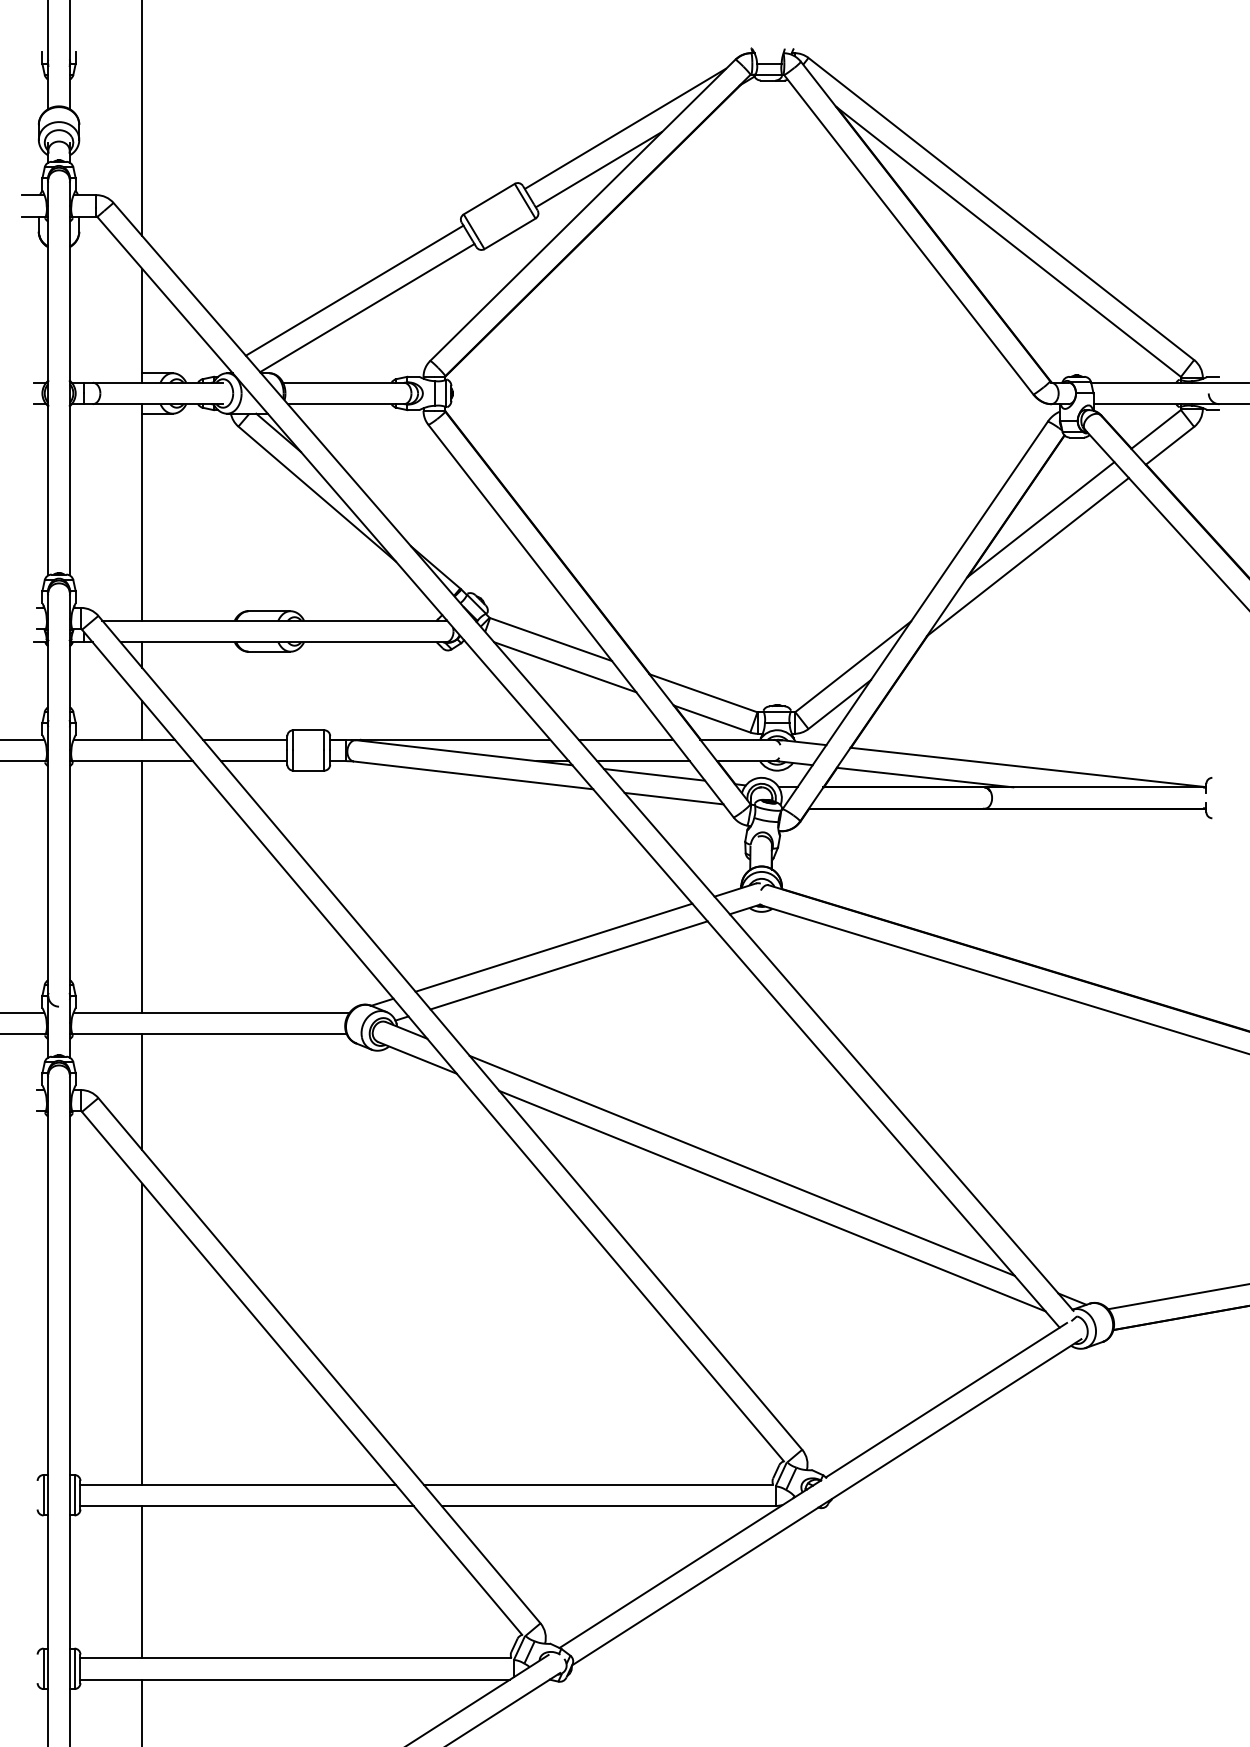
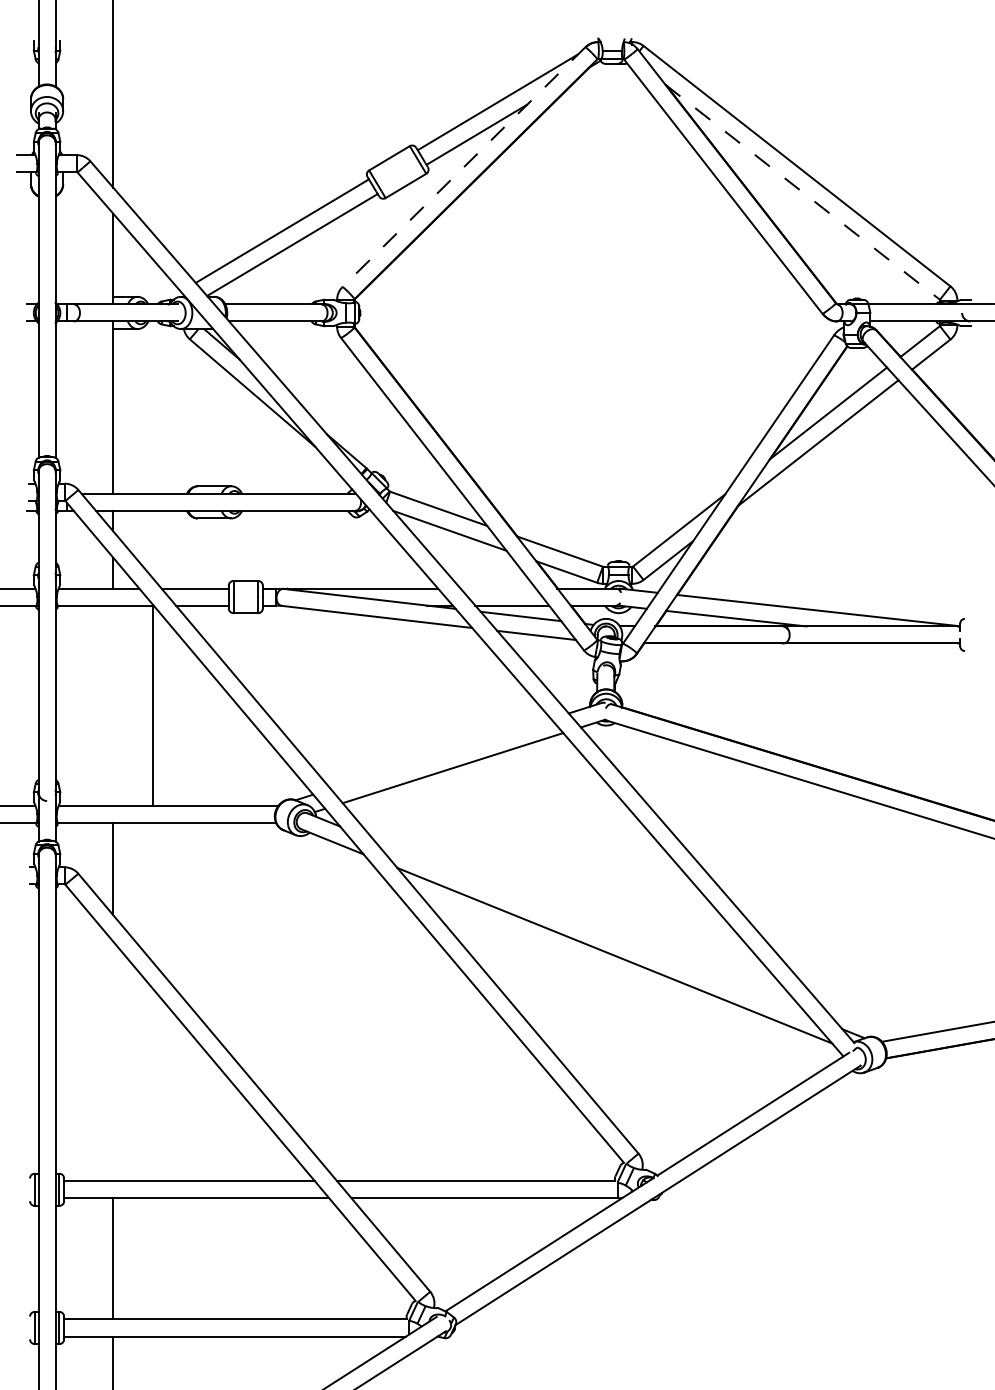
line: (582, 210) -> (463, 167), solid -> dashed
line: (1009, 242) -> (803, 192), solid -> dashed
line: (625, 739) -> (497, 588), removed
line: (142, 886) -> (153, 705), moved
line: (553, 948) -> (440, 754), removed
line: (741, 1165) -> (590, 927), removed
line: (142, 1334) -> (113, 1061), removed

